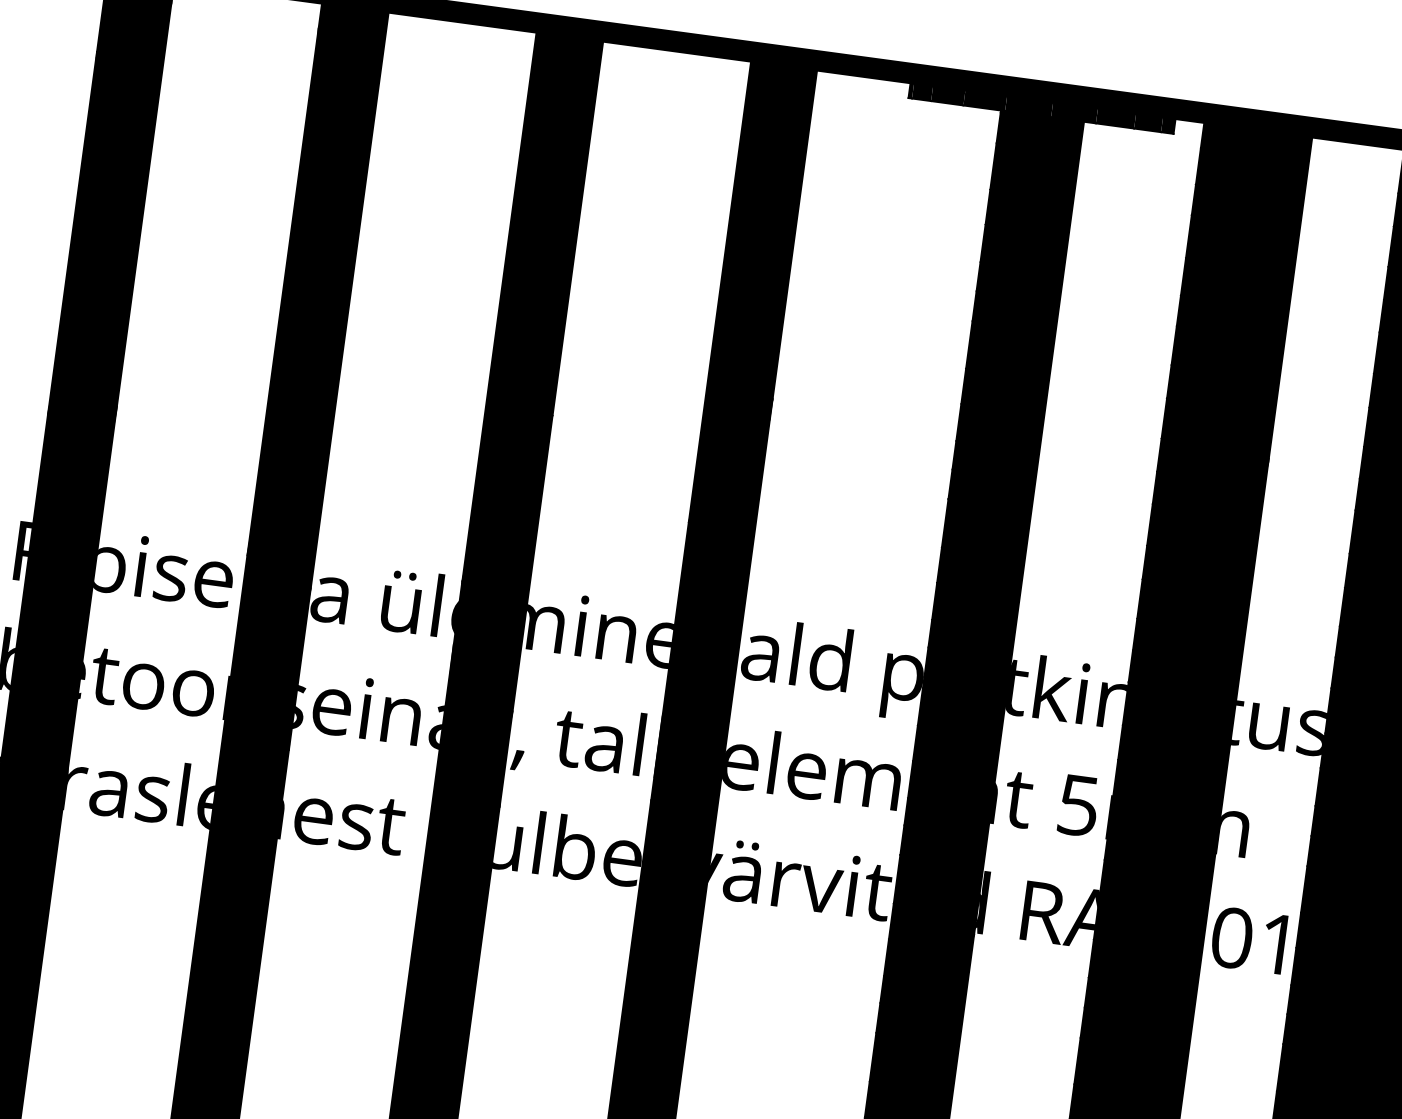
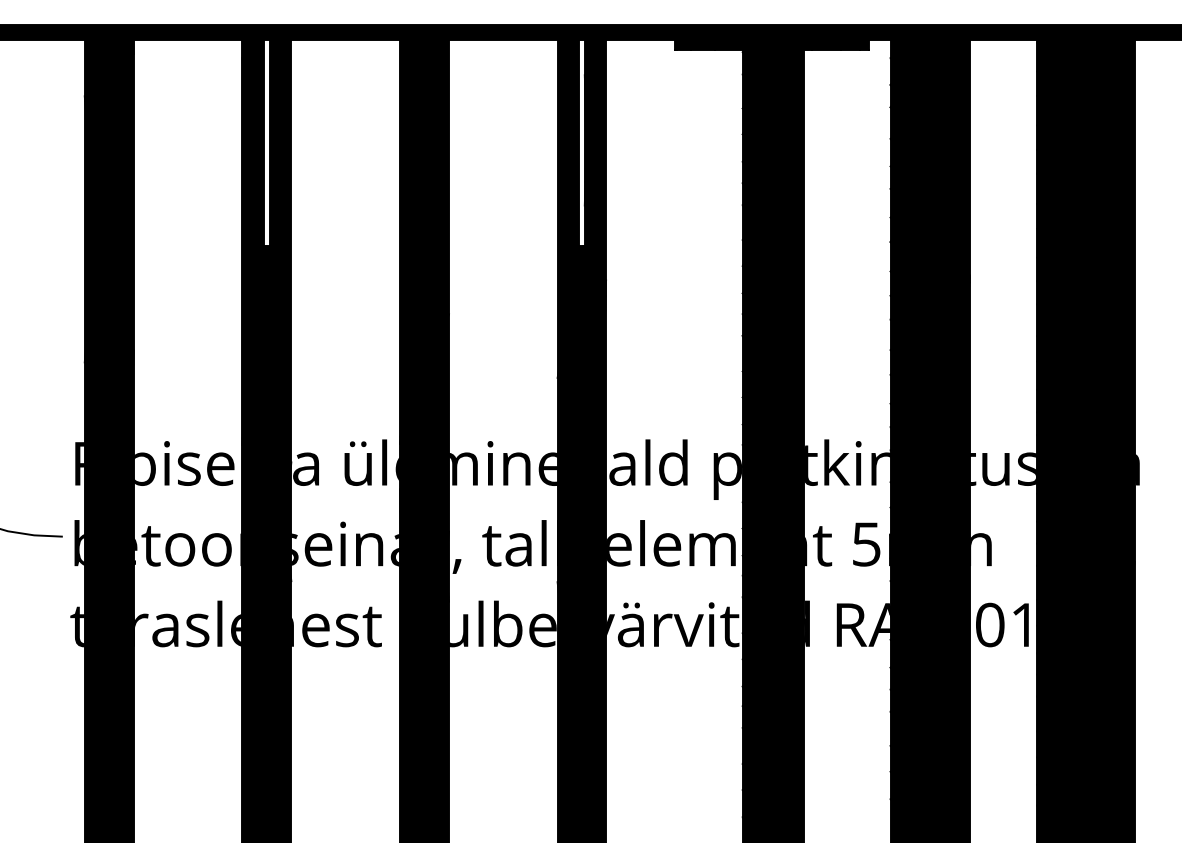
fill: (335, 148) -> (266, 142), removed
fill: (764, 206) -> (581, 142), removed

